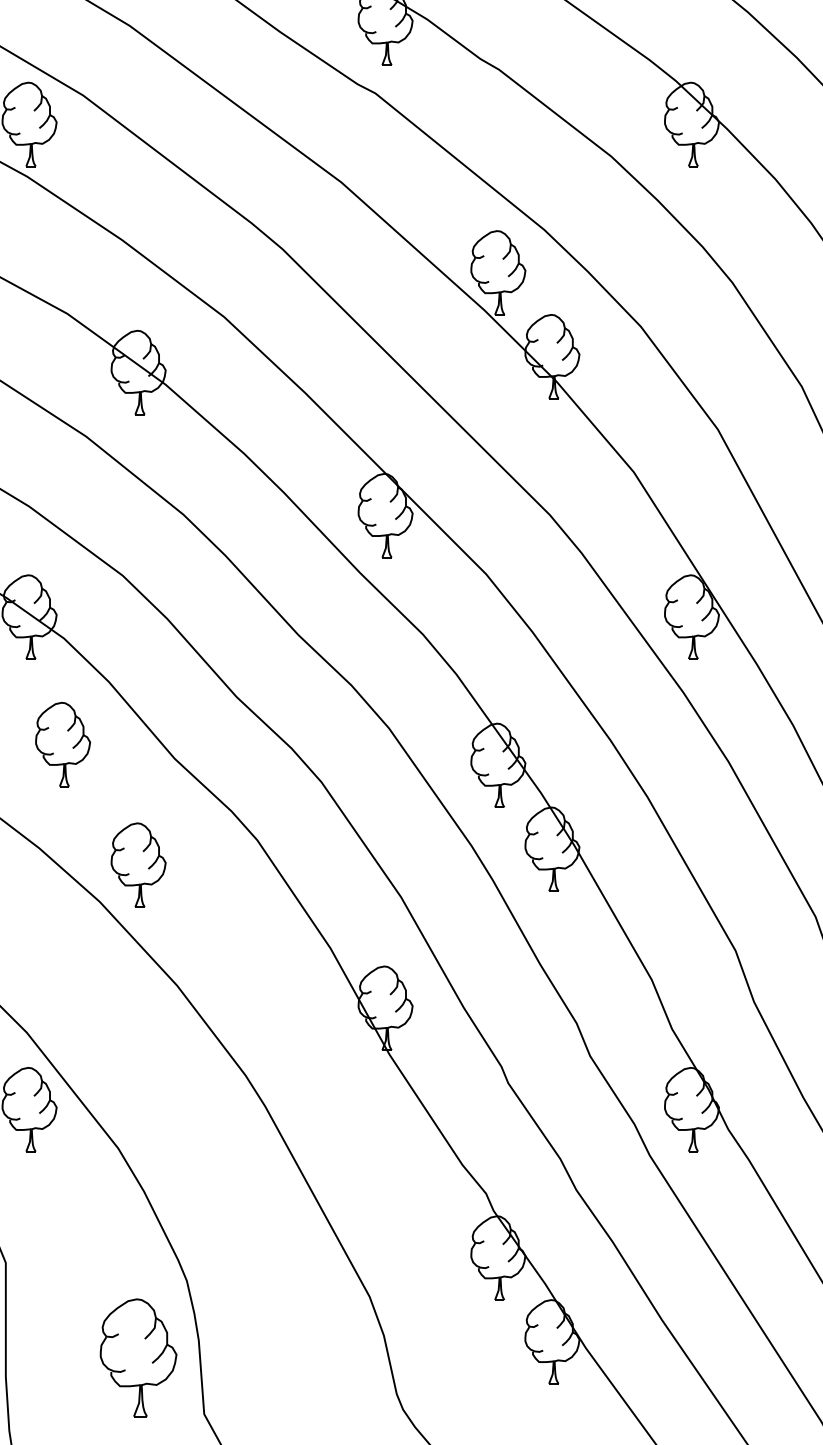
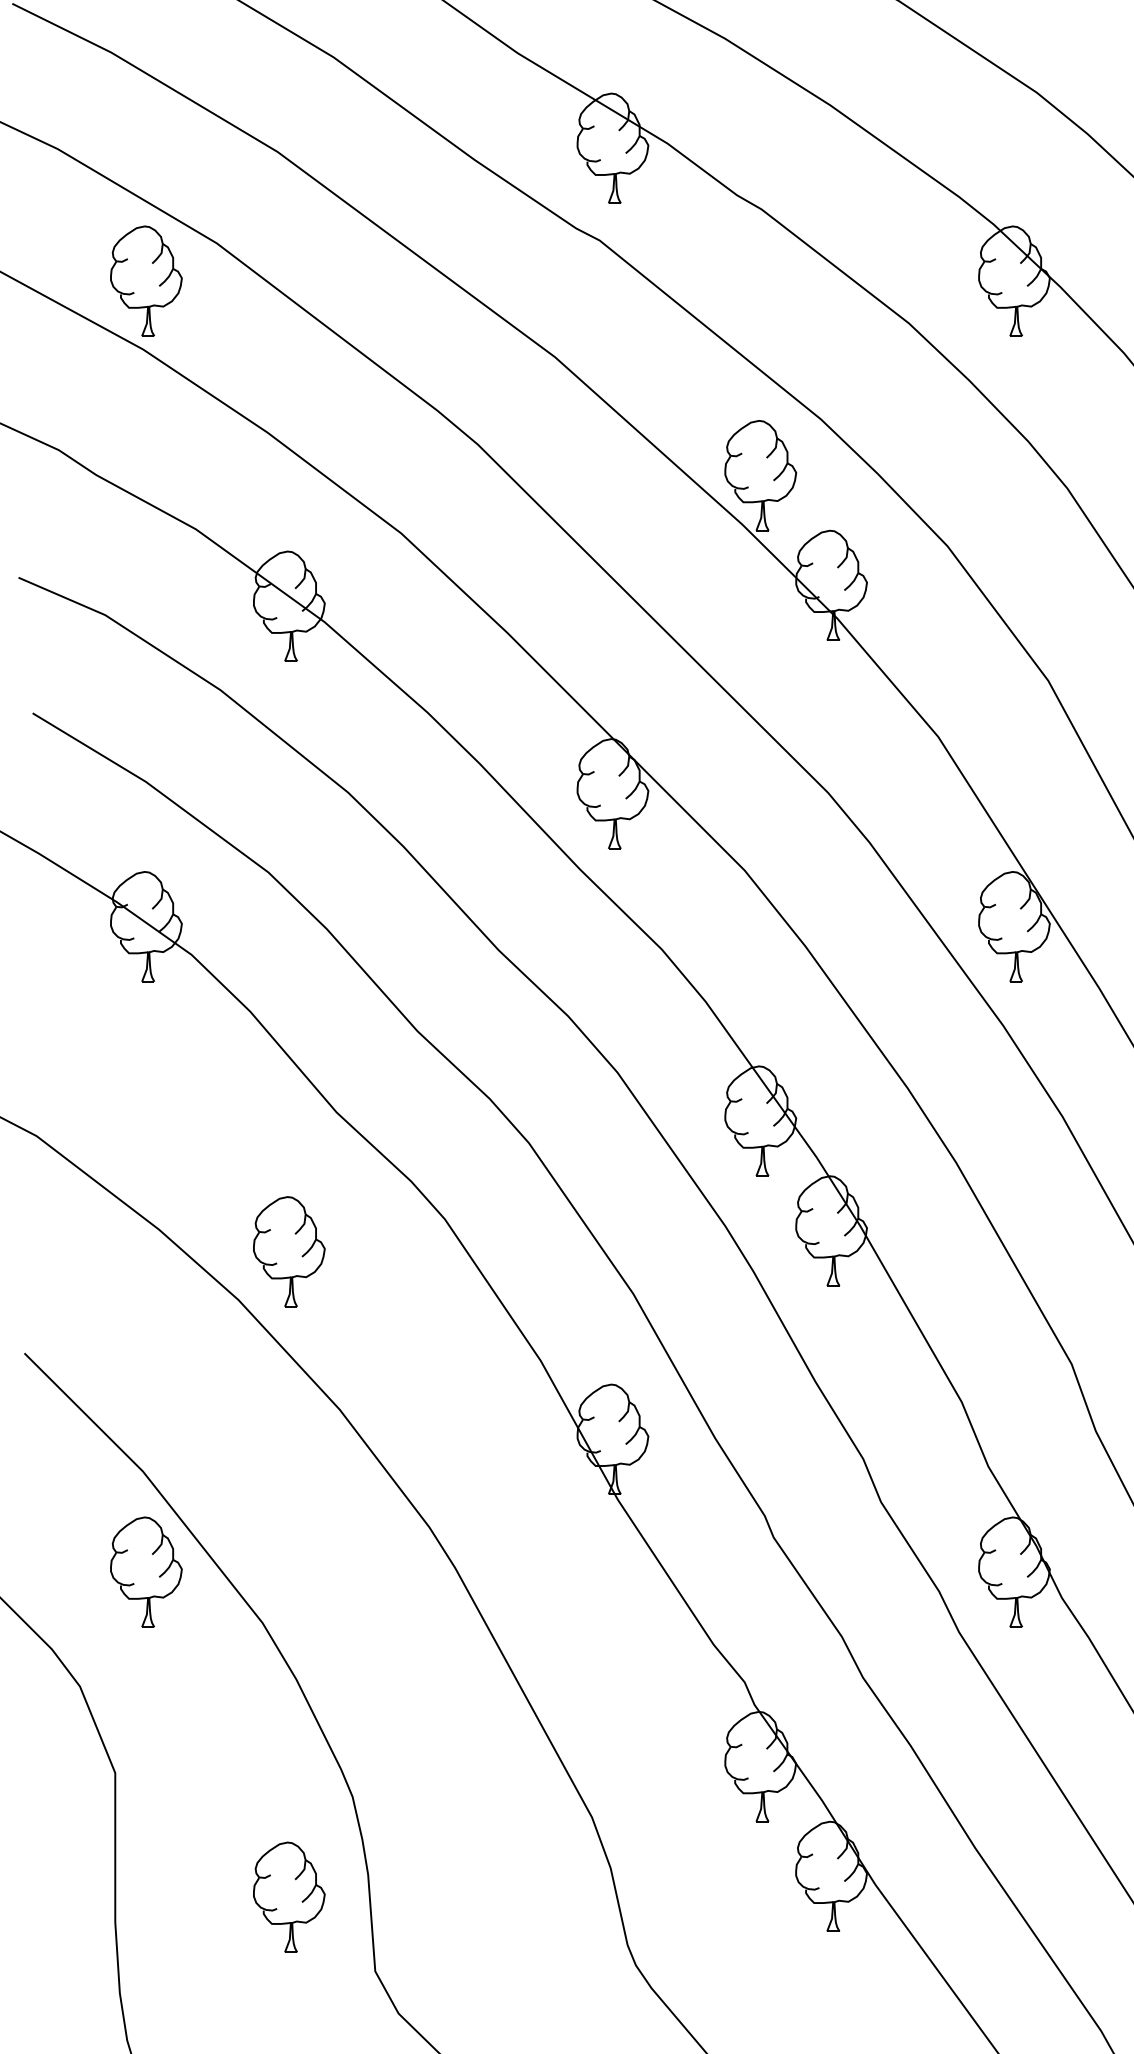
part: (63, 744) -> (190, 1093), removed
part: (138, 1357) -> (289, 1896), size x0.71

